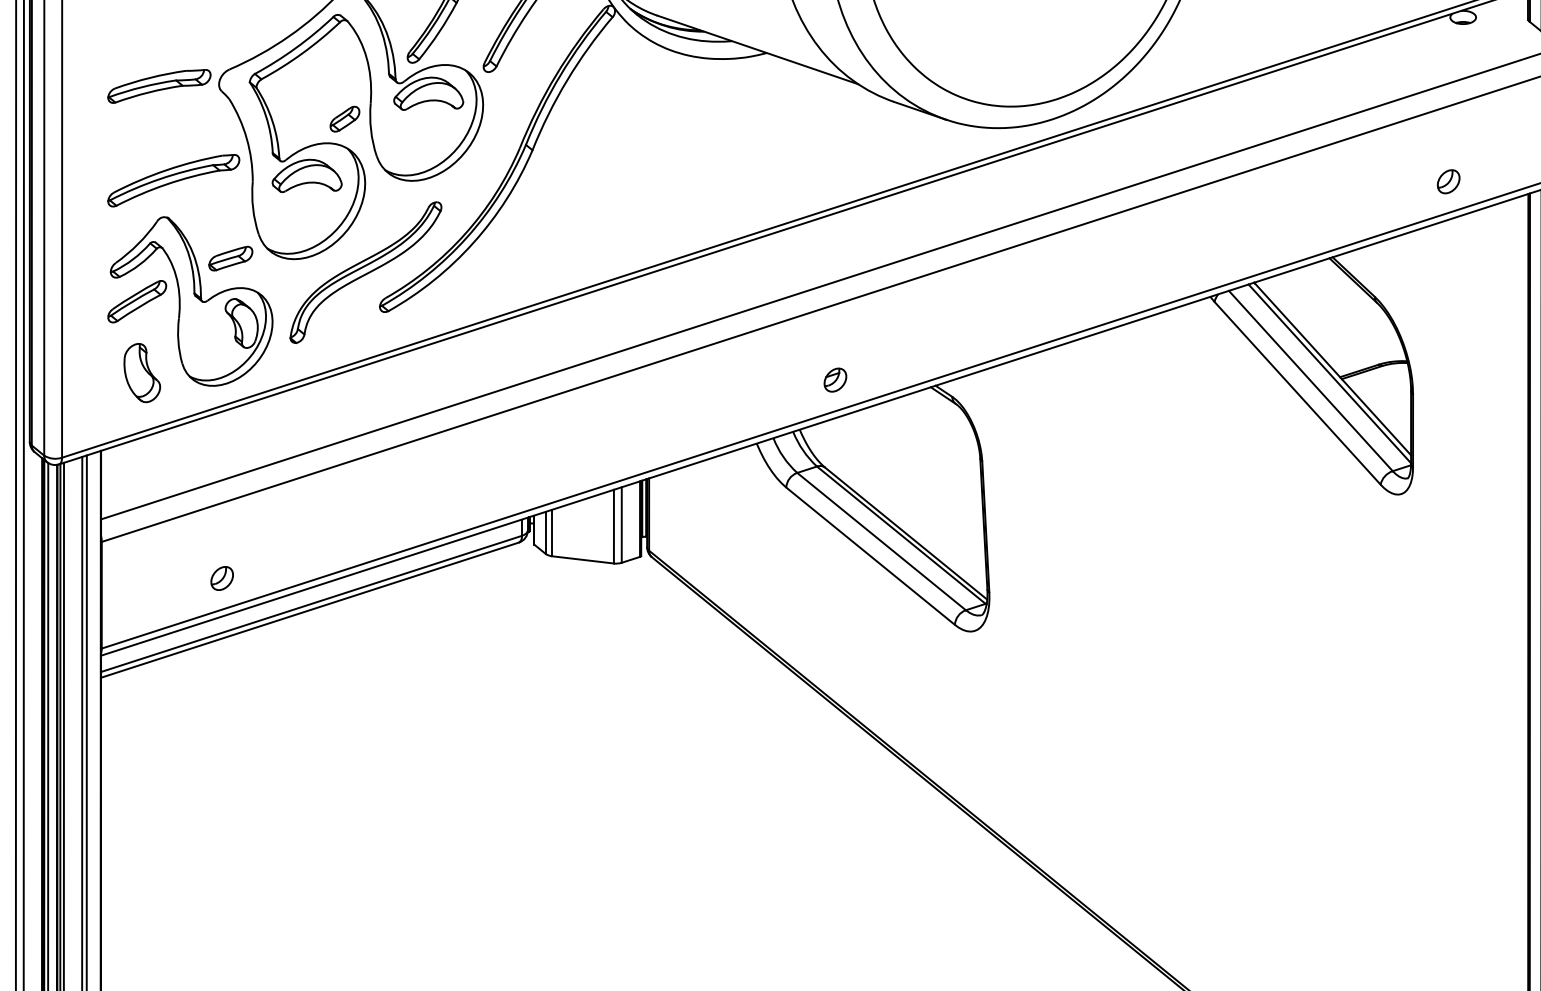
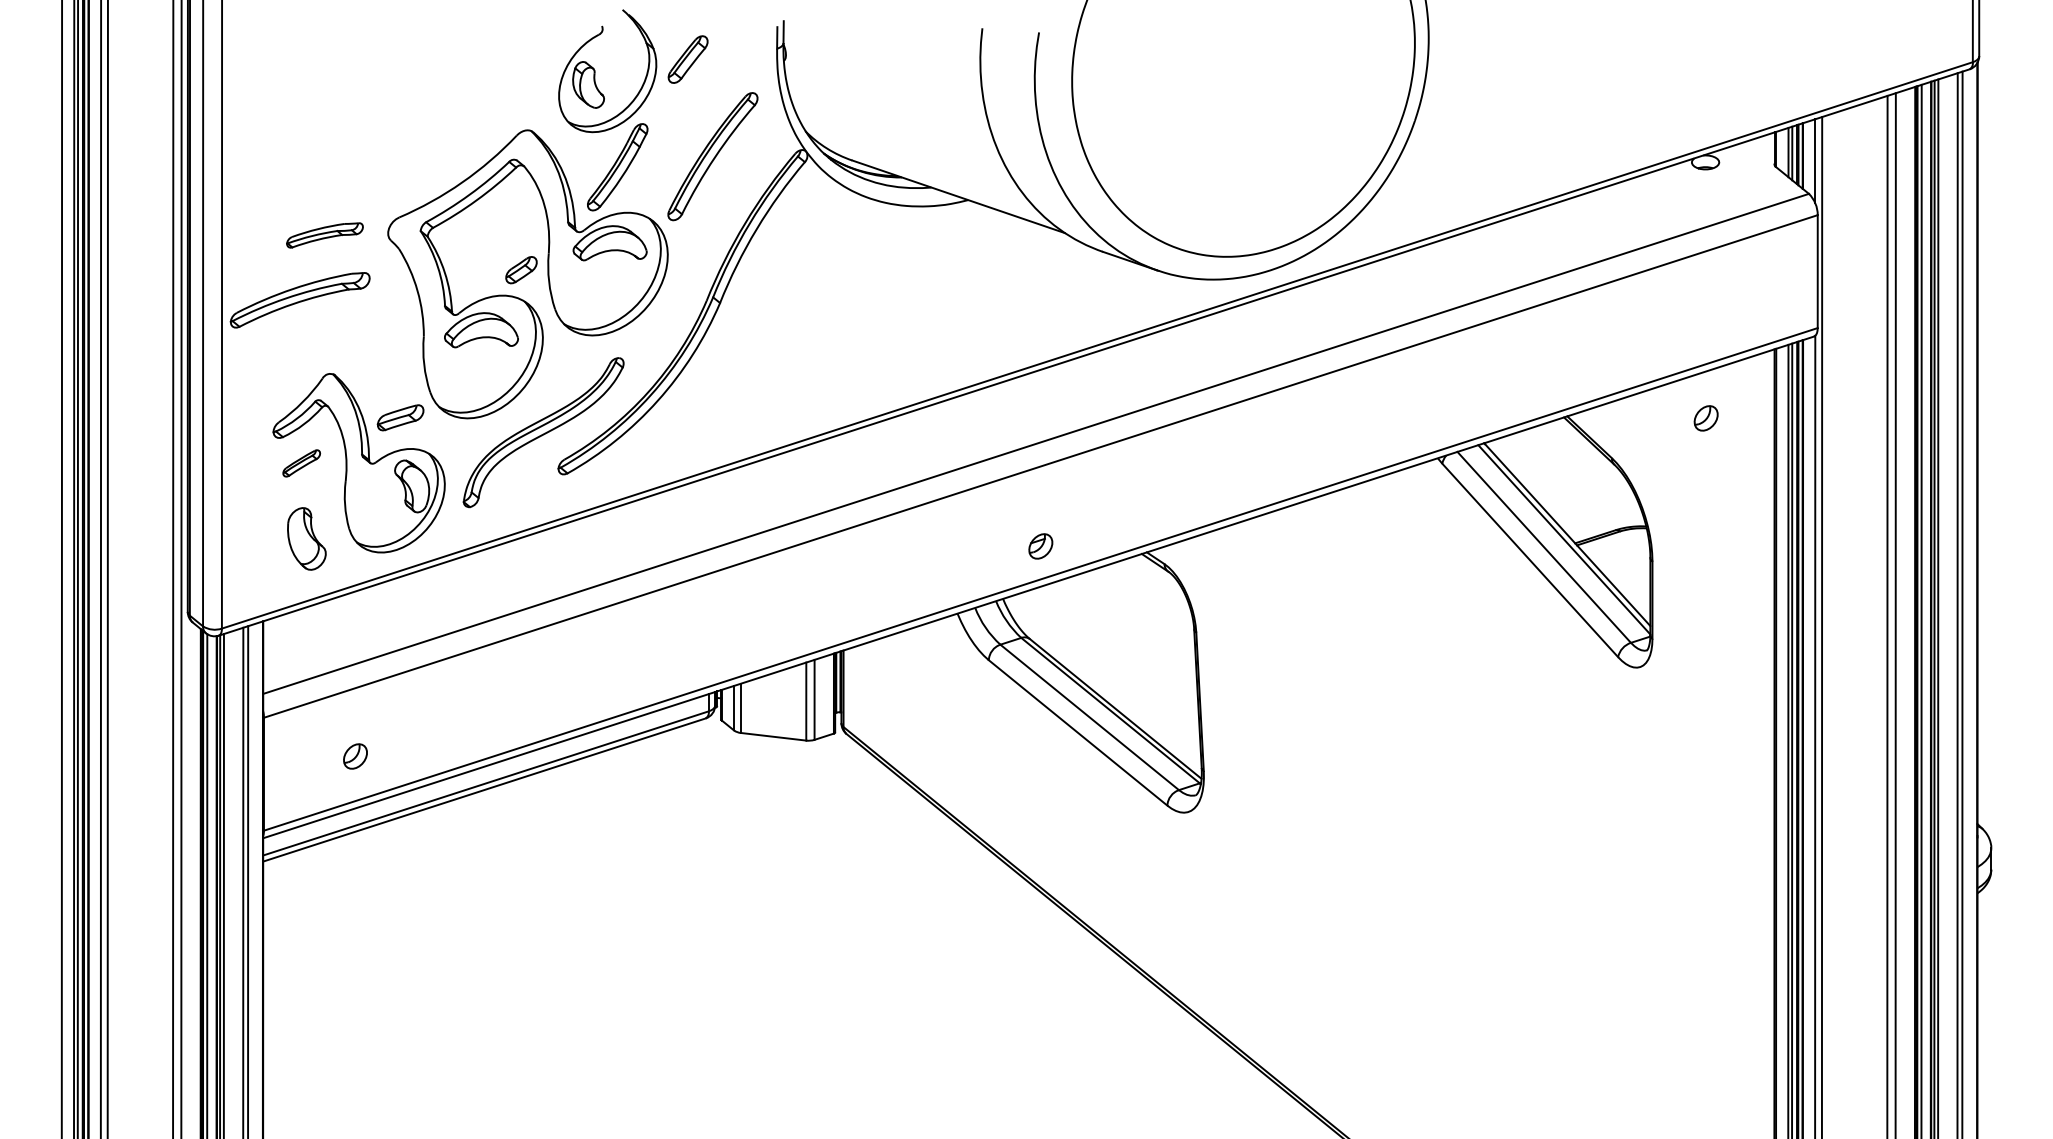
part: (158, 86) -> (324, 235), size x0.7
part: (173, 180) -> (299, 300), moved
part: (1448, 181) -> (1705, 418), moved
part: (137, 301) -> (301, 463), size x0.6
part: (222, 578) -> (355, 756), moved

